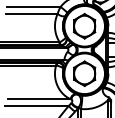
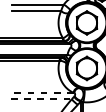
line: (39, 99) -> (43, 93), solid -> dashed
line: (37, 105) -> (41, 98), solid -> dashed

